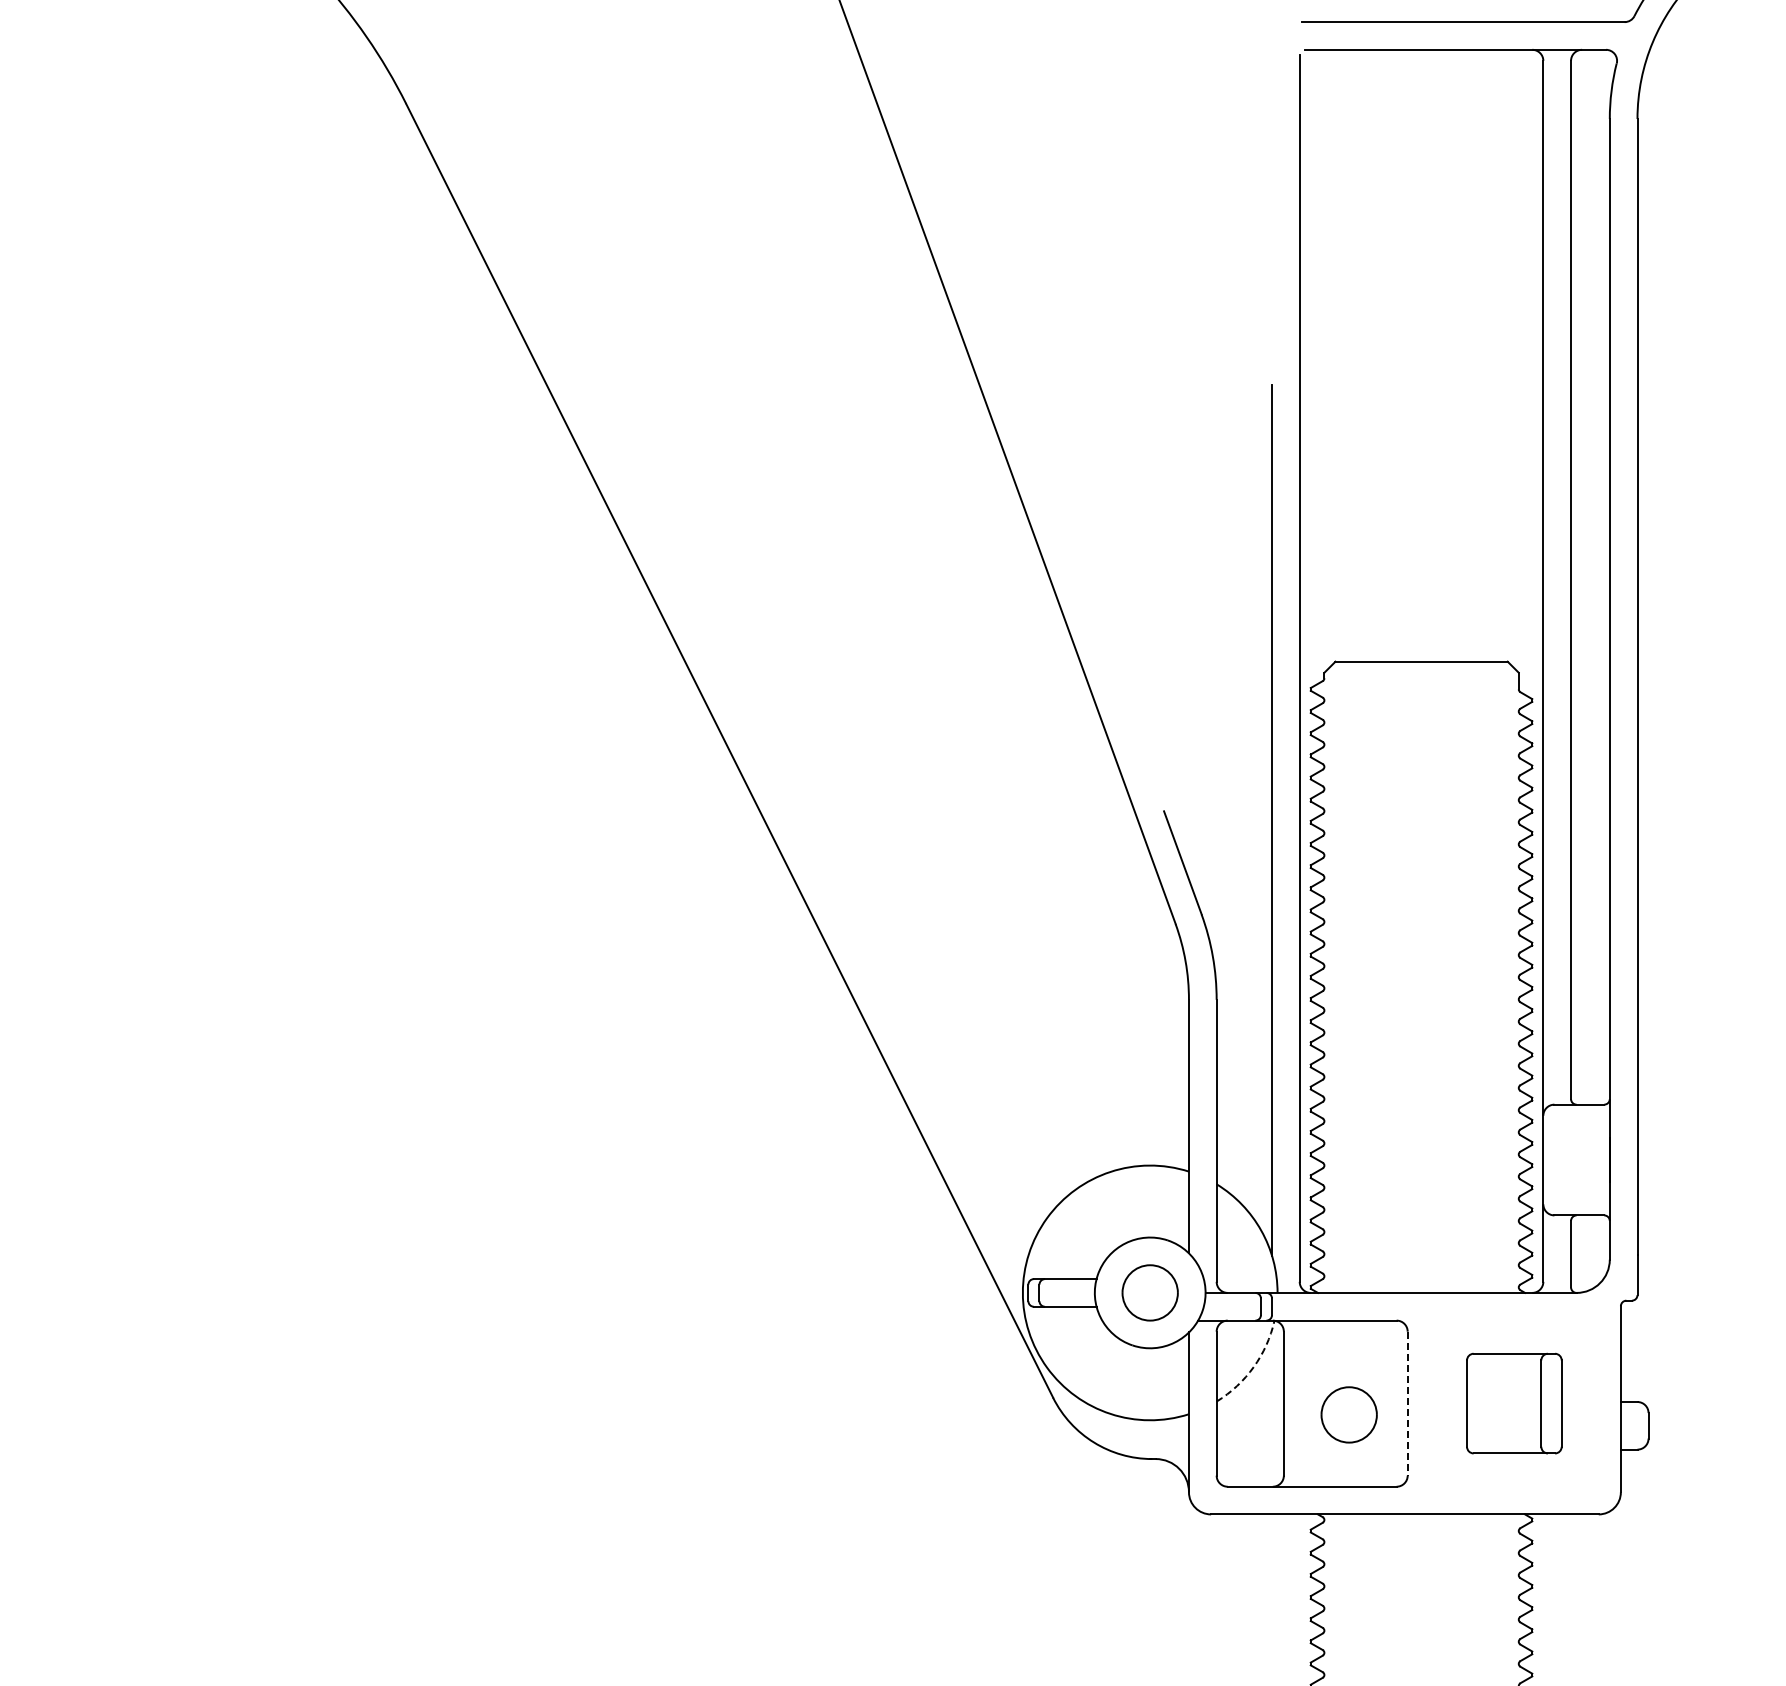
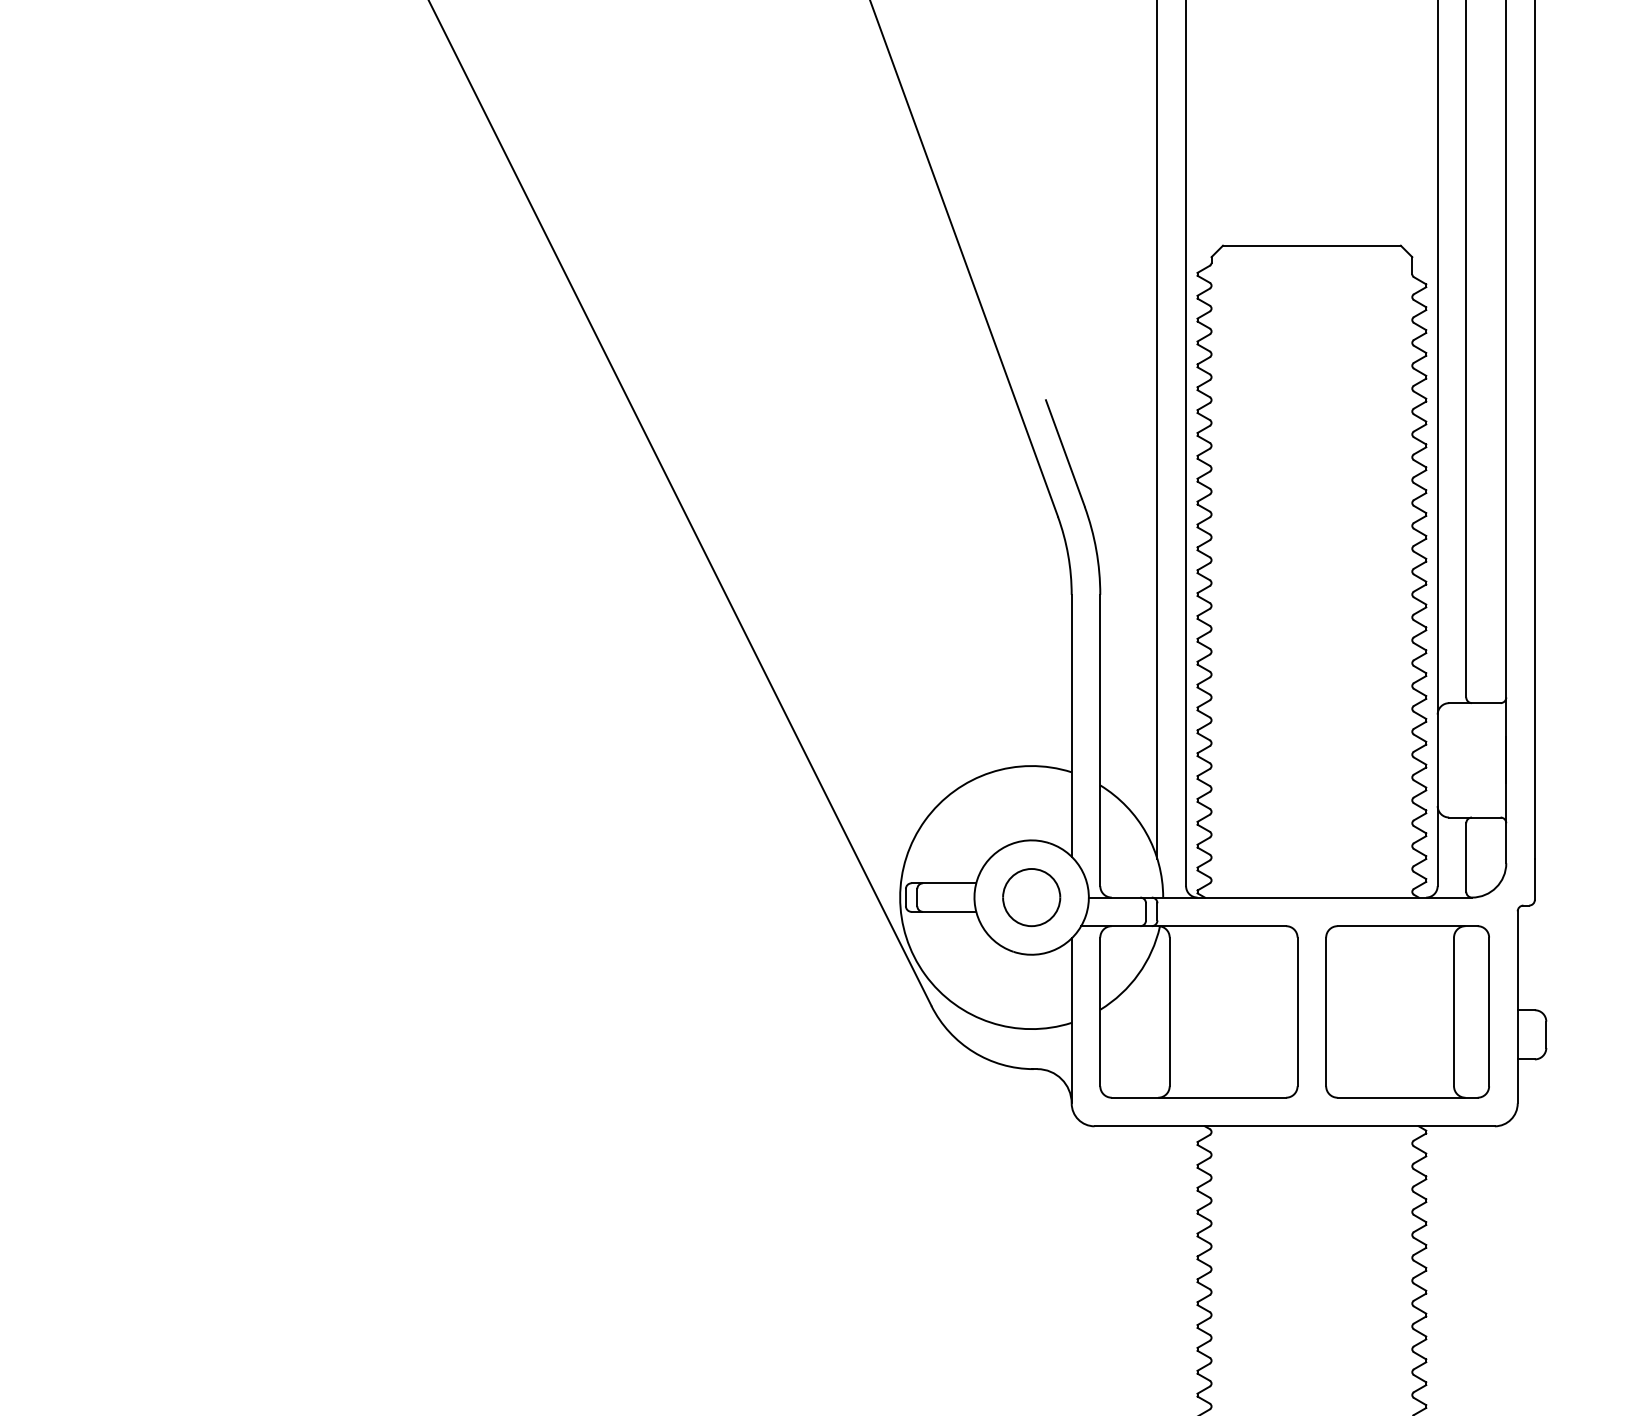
arc: (1253, 1367) -> (1138, 974), dashed -> solid
line: (1407, 1403) -> (1297, 1011), dashed -> solid
part: (1514, 1403) -> (1407, 1011), size x1.67
part: (1348, 1414) -> (1236, 1023), removed

